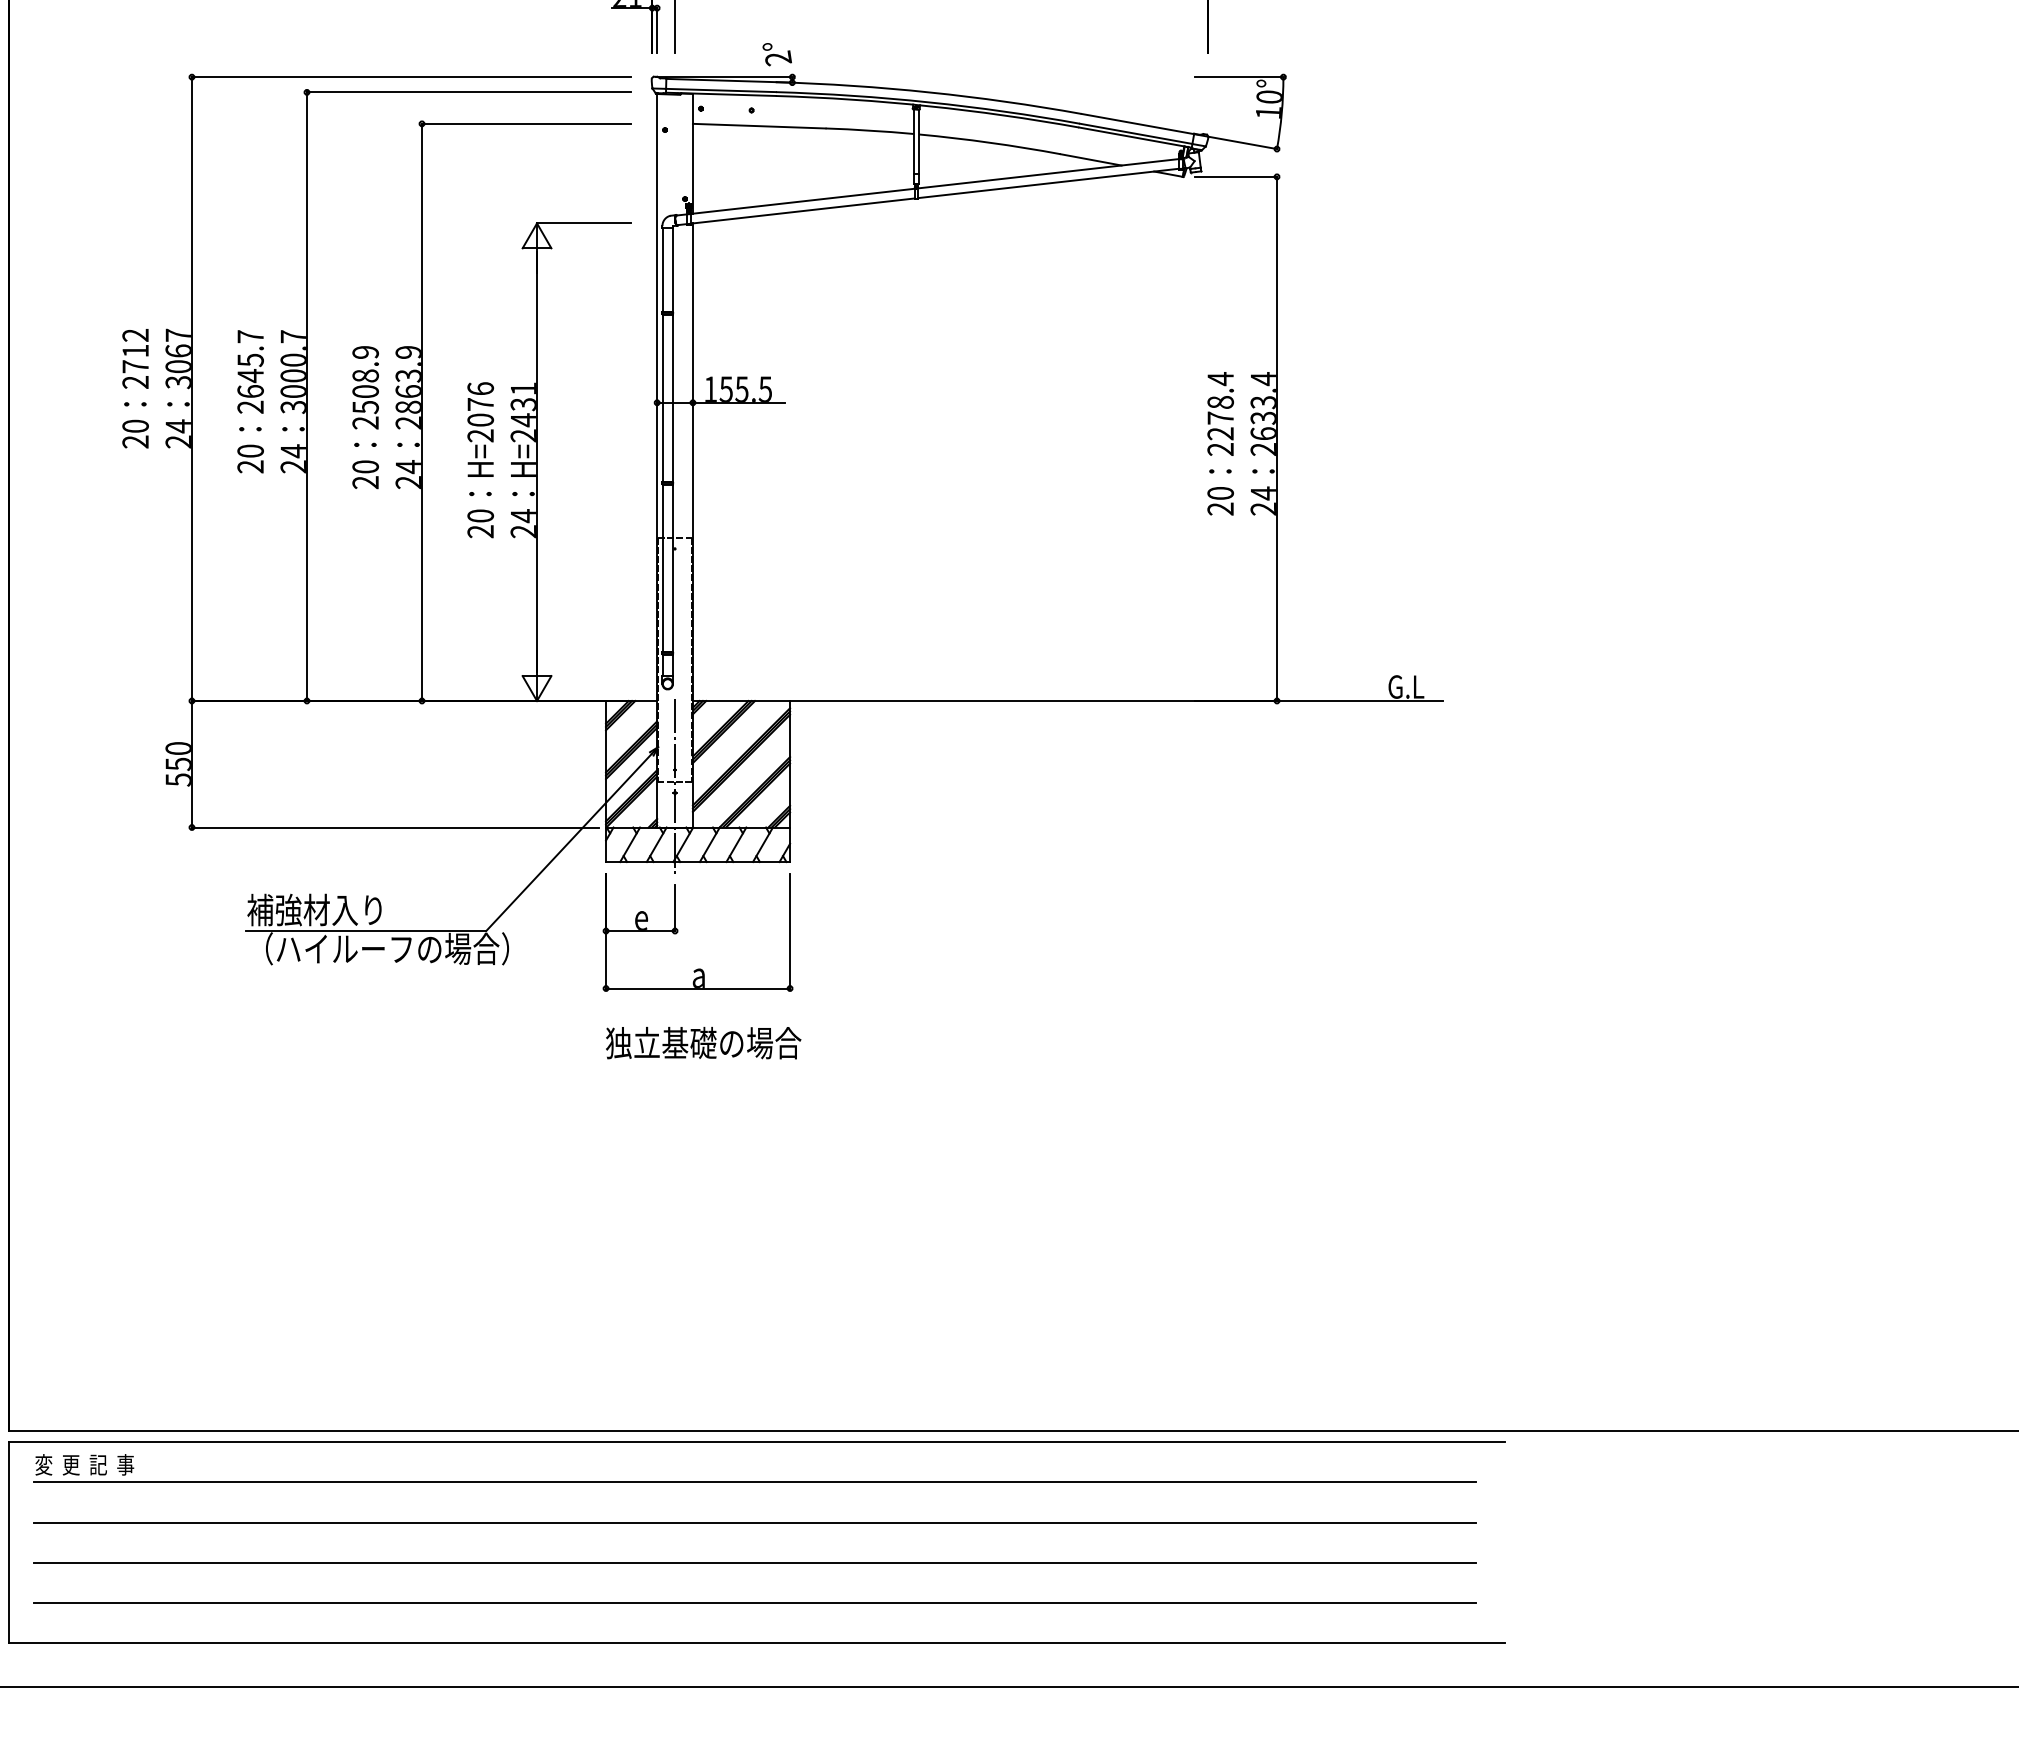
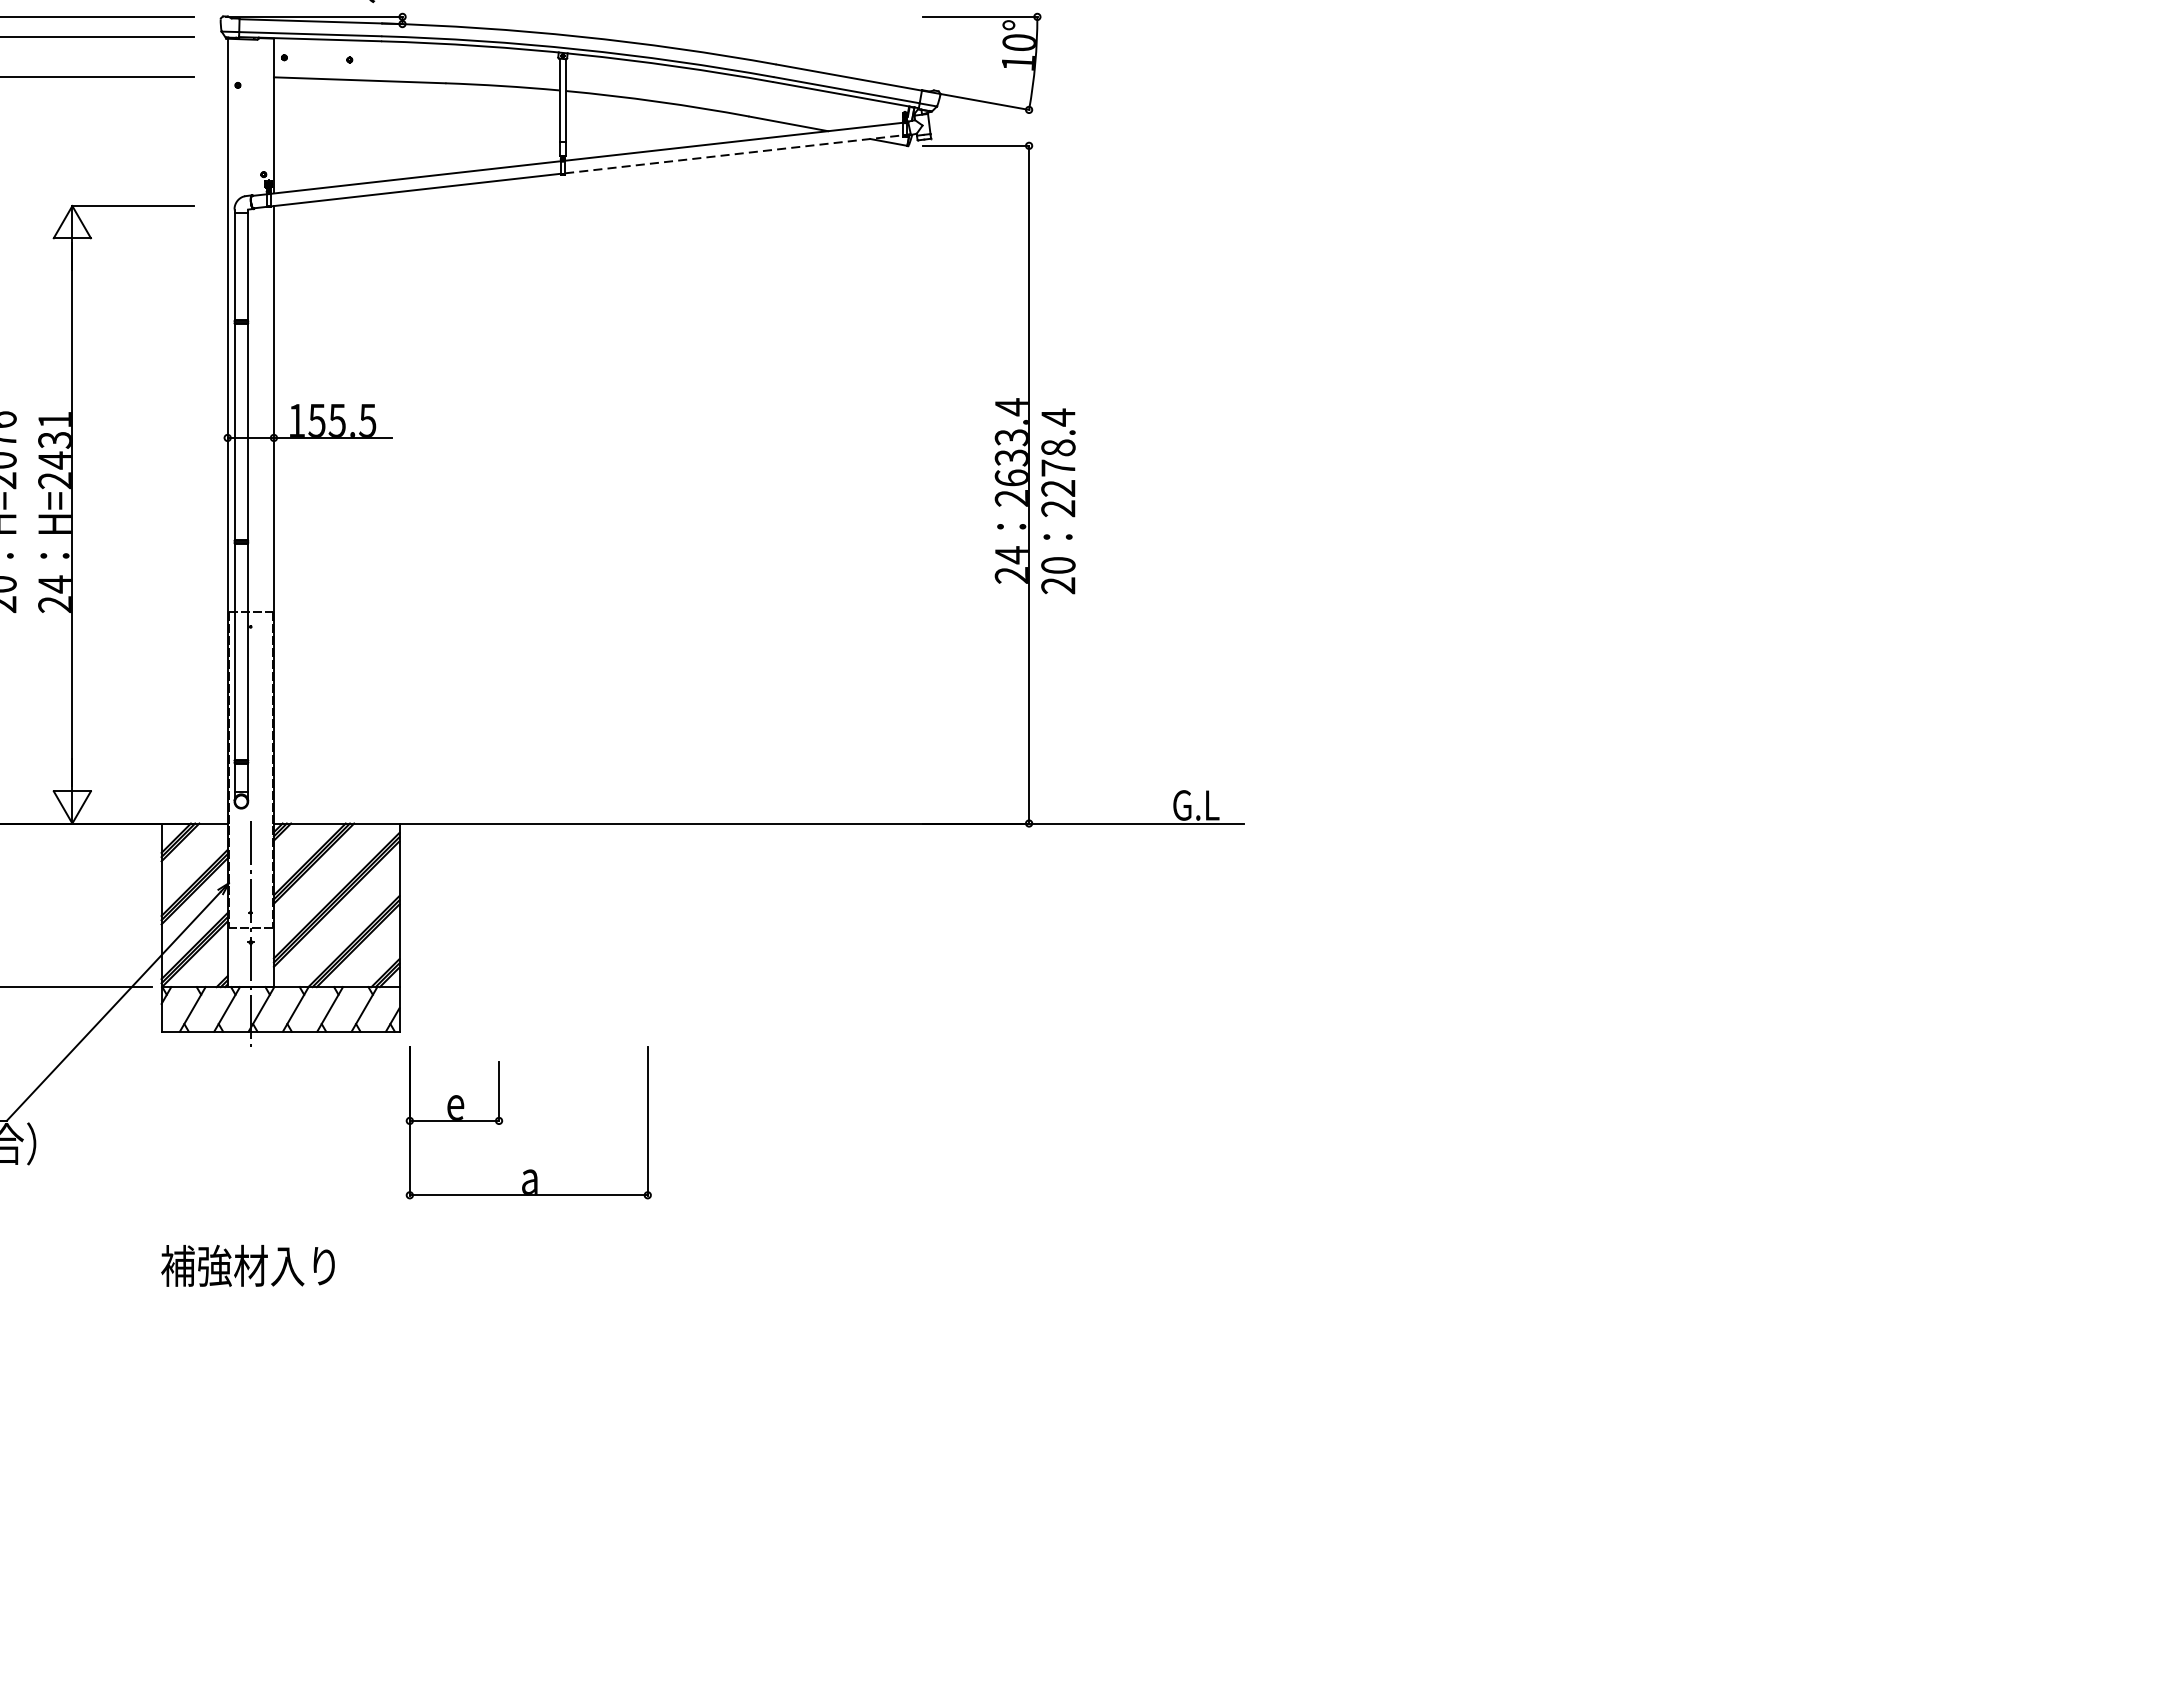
line: (1049, 183) -> (734, 154), solid -> dashed
text: (1220, 443) -> (1058, 500), moved
part: (678, 932) -> (503, 1122), moved
text: (703, 1042) -> (287, 1265), 独立基礎の場合 -> 補強材入り

